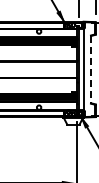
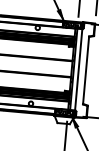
line: (91, 70) -> (86, 71), dashed -> solid

